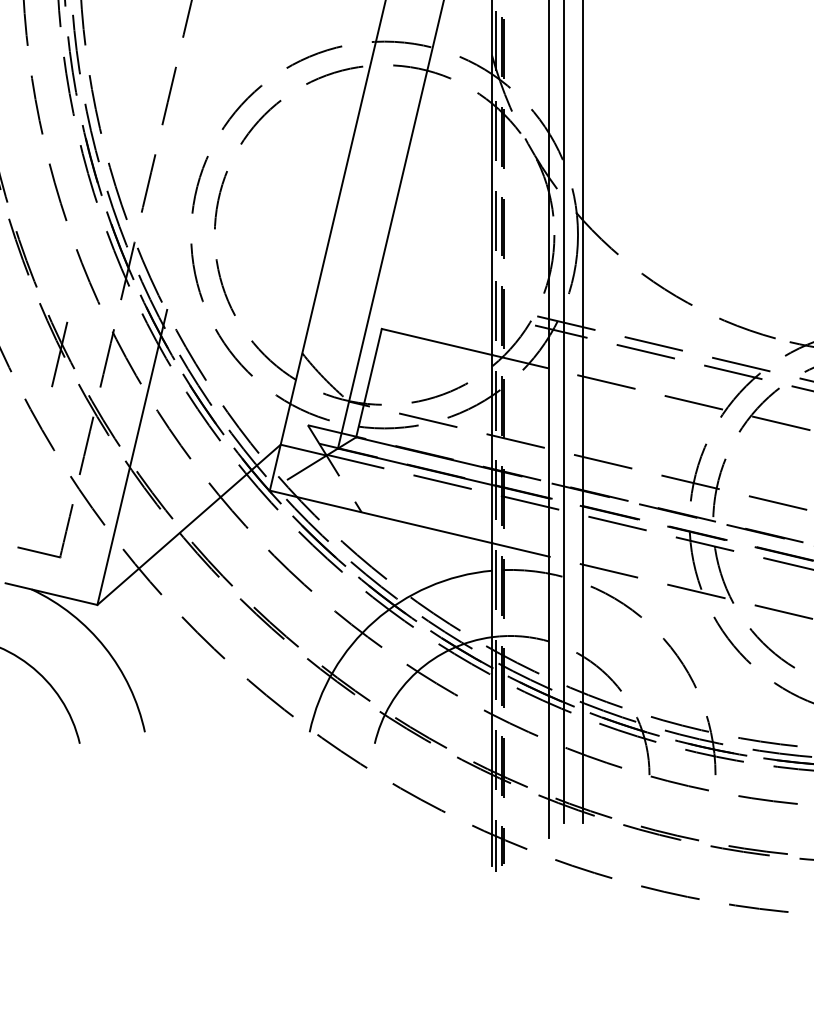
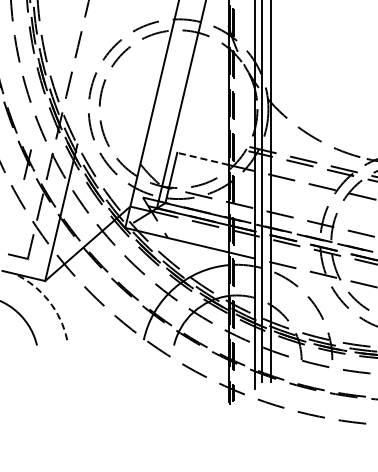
line: (436, 341) -> (202, 158), solid -> dashed
arc: (104, 646) -> (48, 300), solid -> dashed

